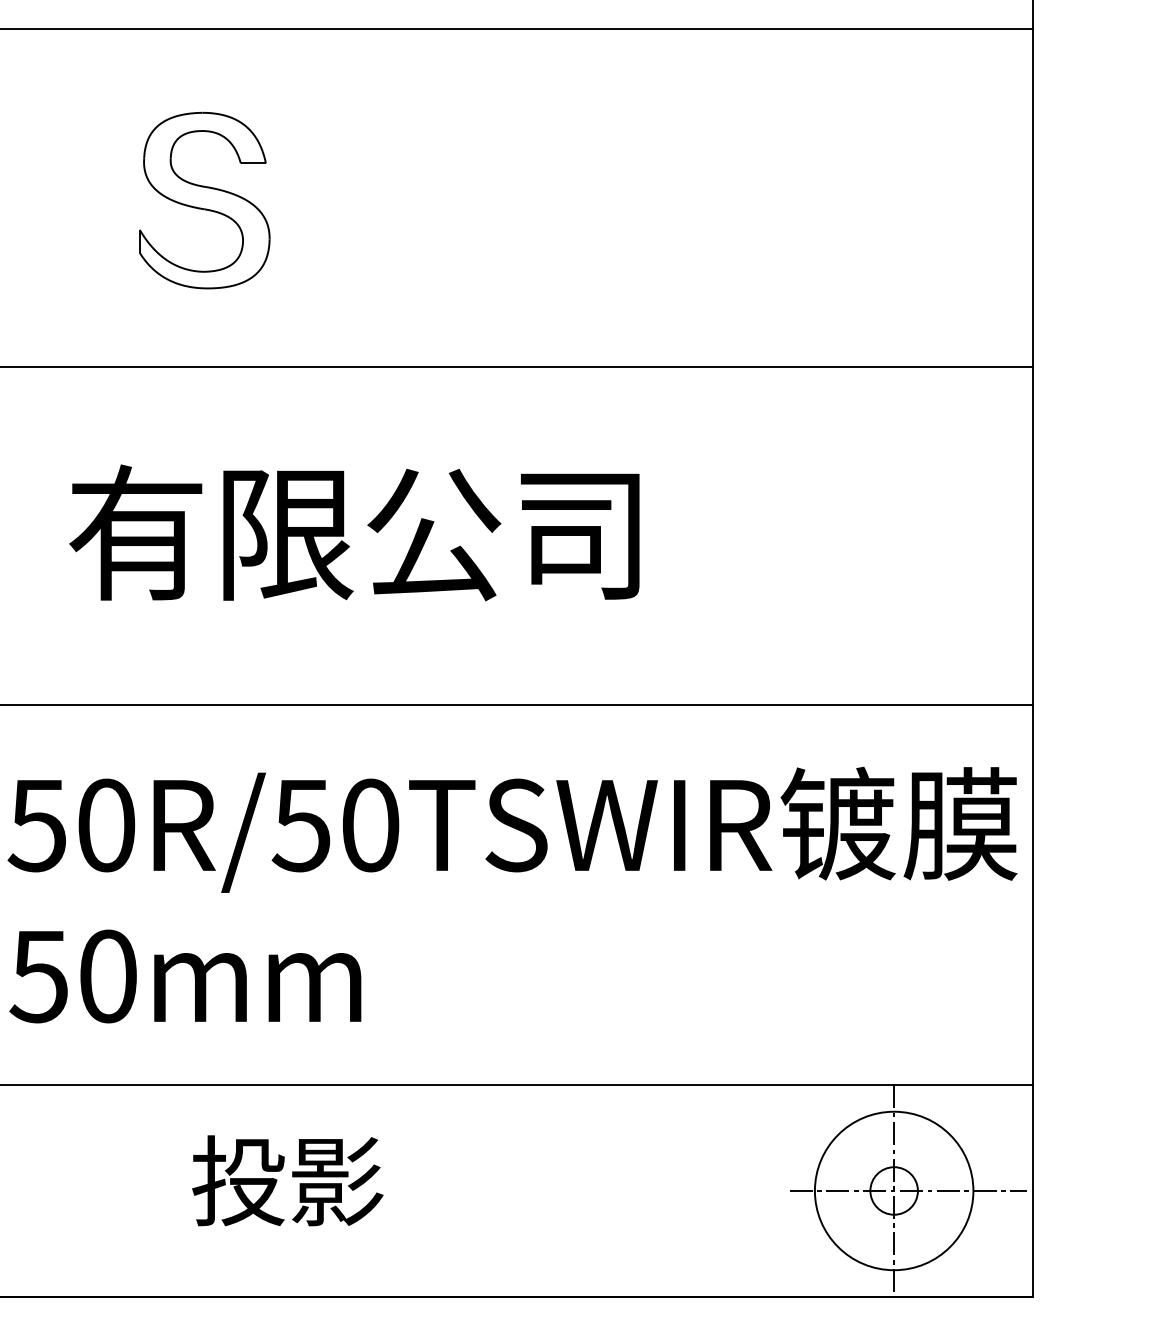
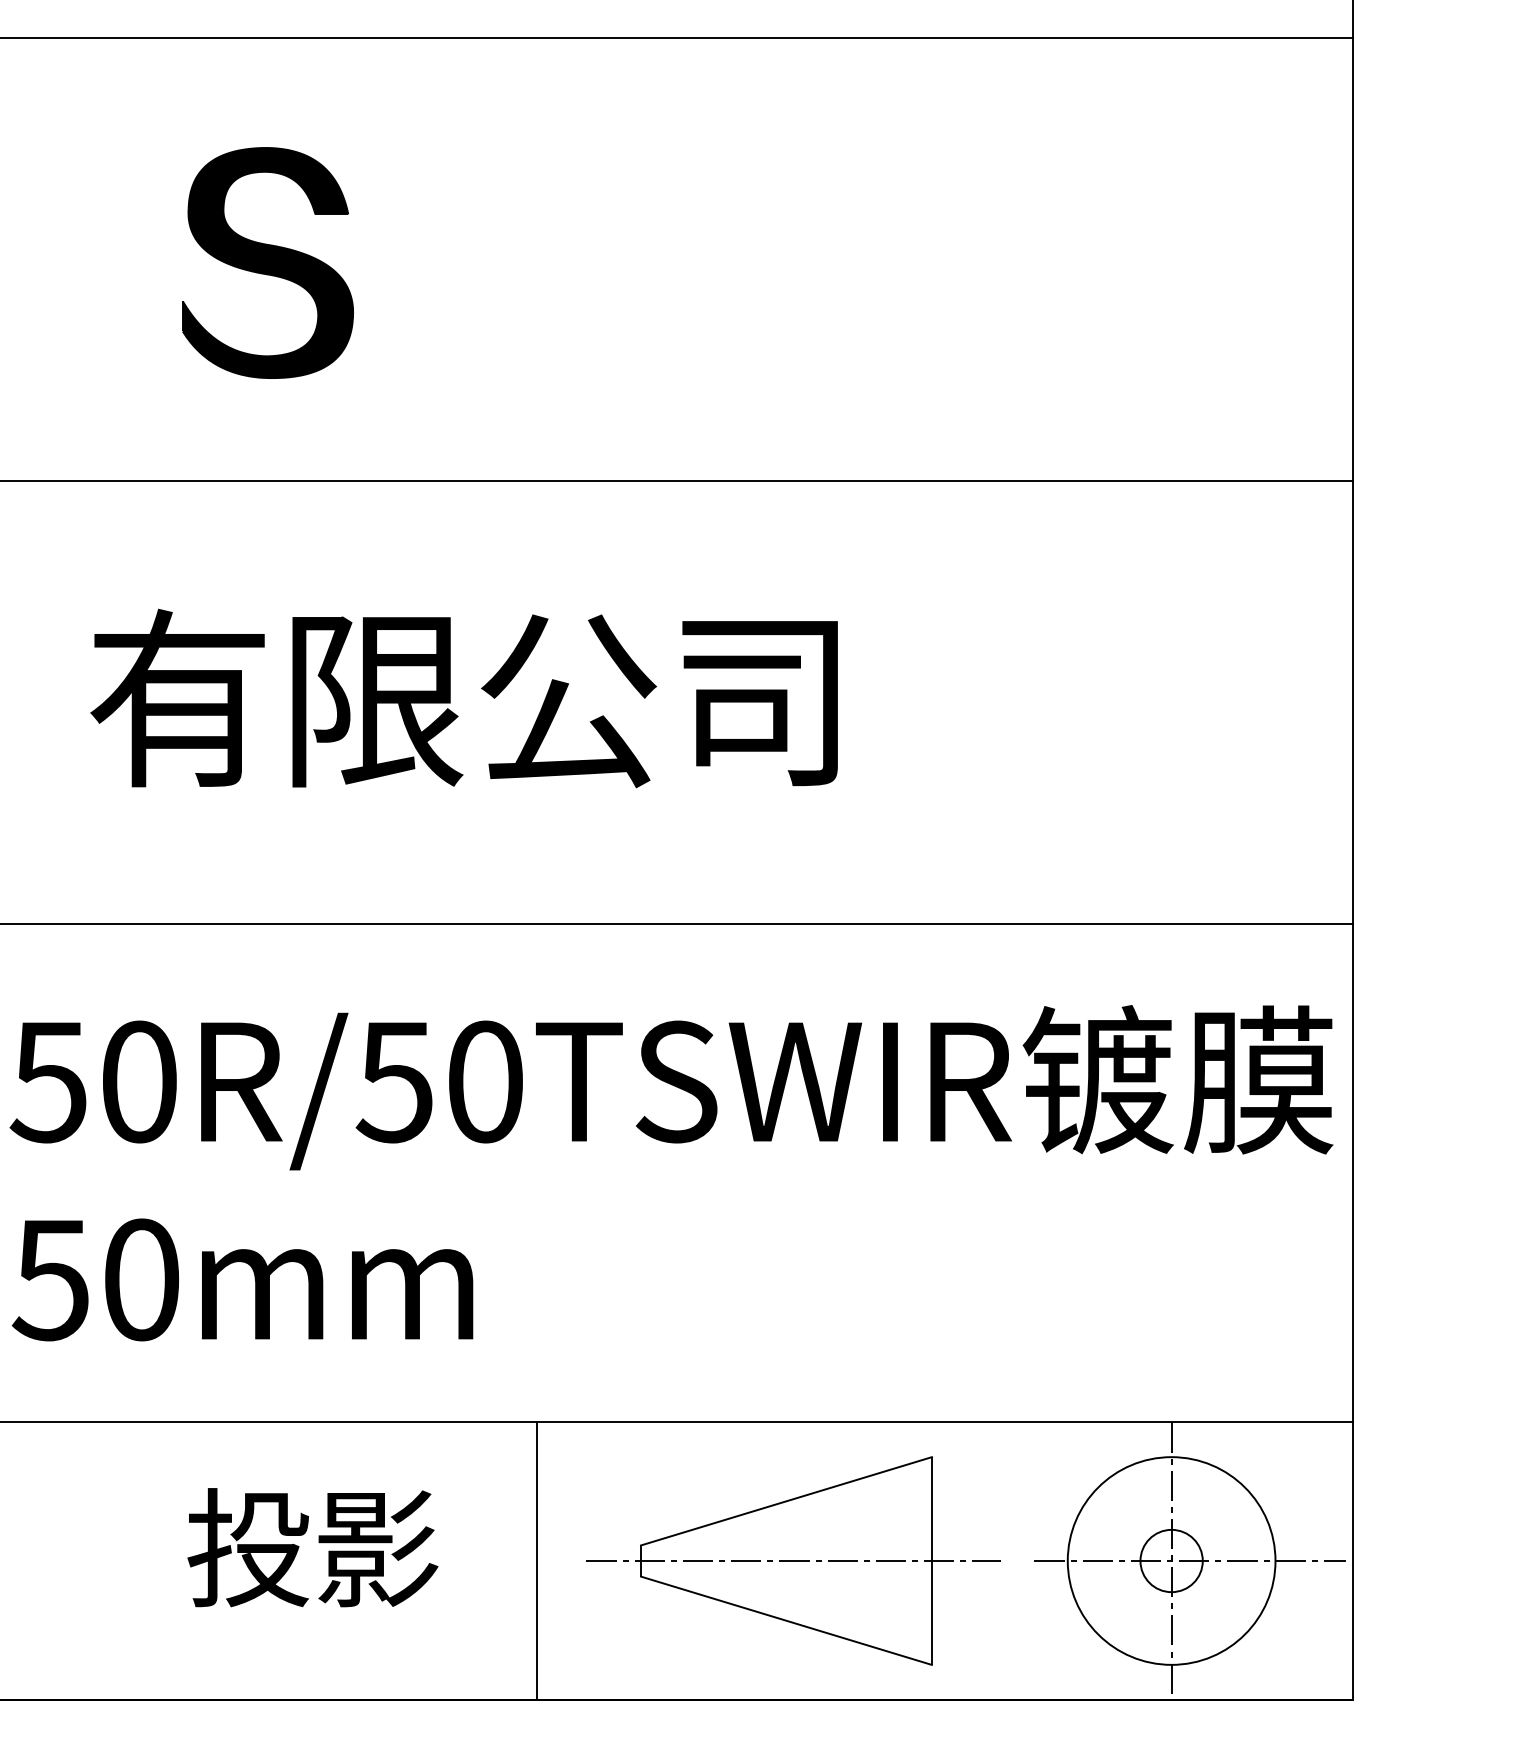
fill: (204, 200) -> (267, 262), added
text: (287, 1180) -> (312, 1547), moved
line: (410, 1190) -> (537, 1560), added
part: (605, 1190) -> (793, 1560), added

